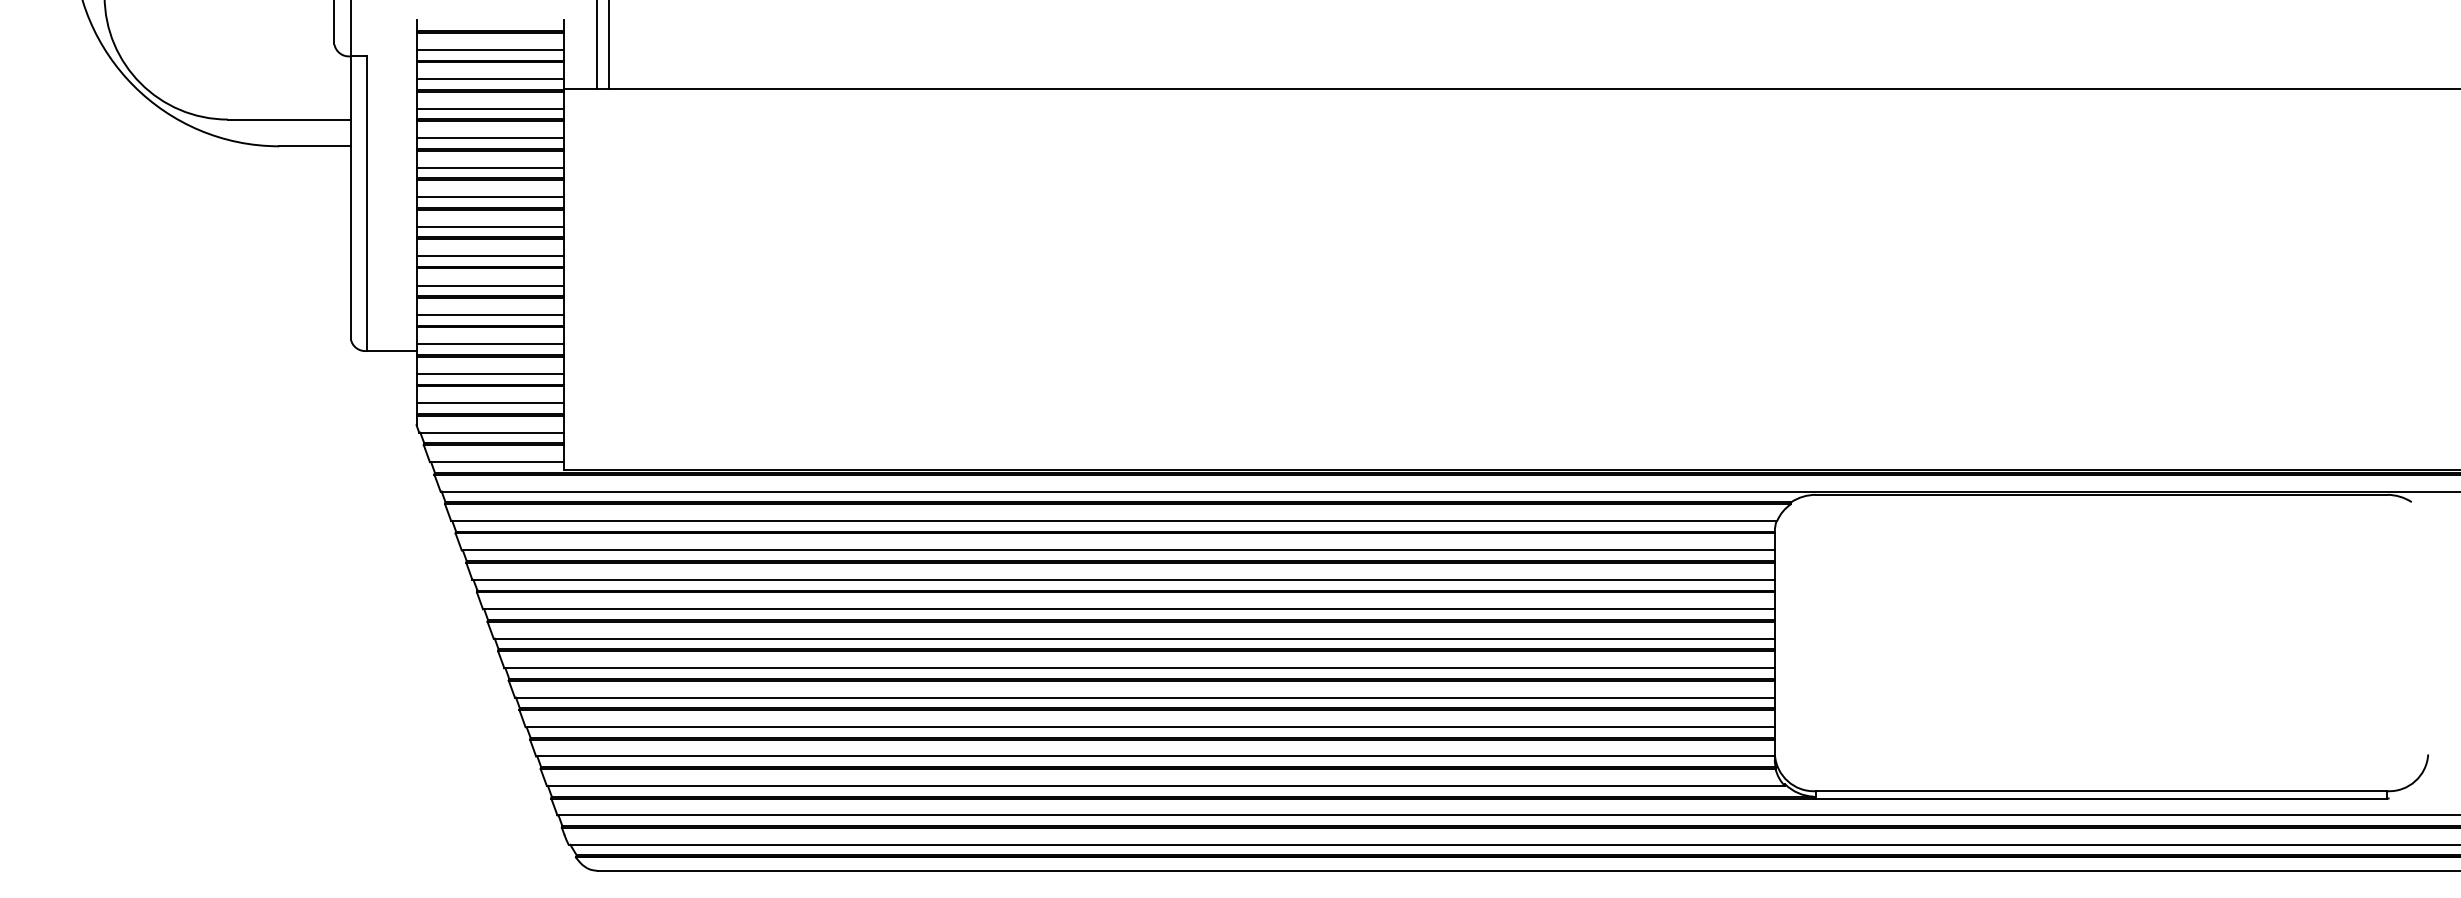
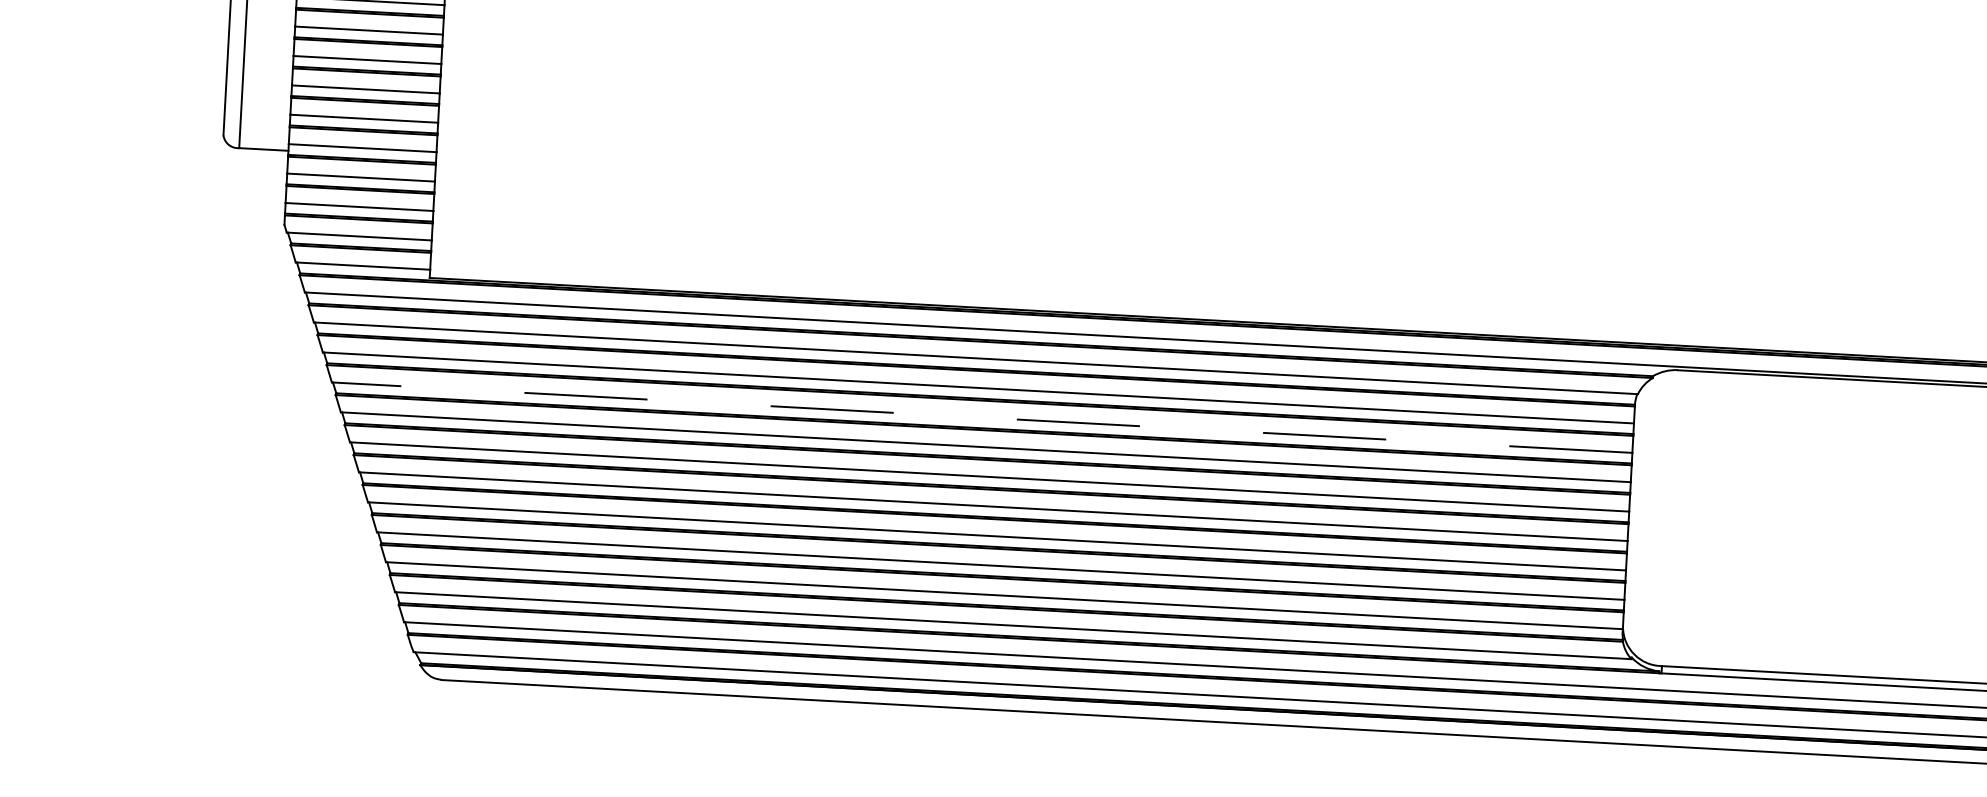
line: (1123, 579) -> (982, 417), solid -> dashed

